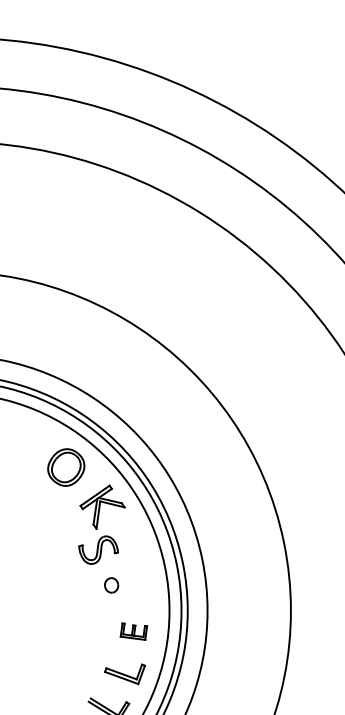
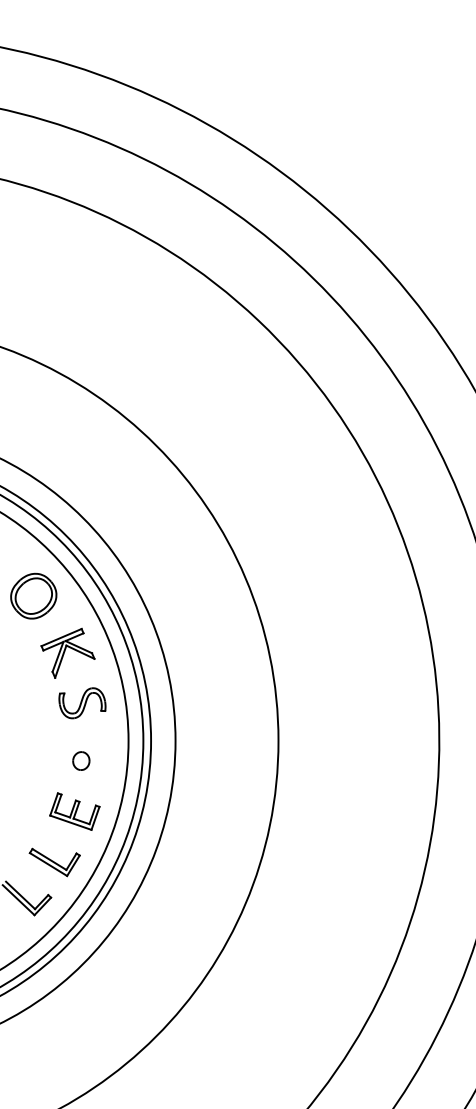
part: (98, 550) -> (82, 703), moved
part: (111, 584) -> (81, 760), moved
part: (133, 631) -> (74, 811), size x1.43

